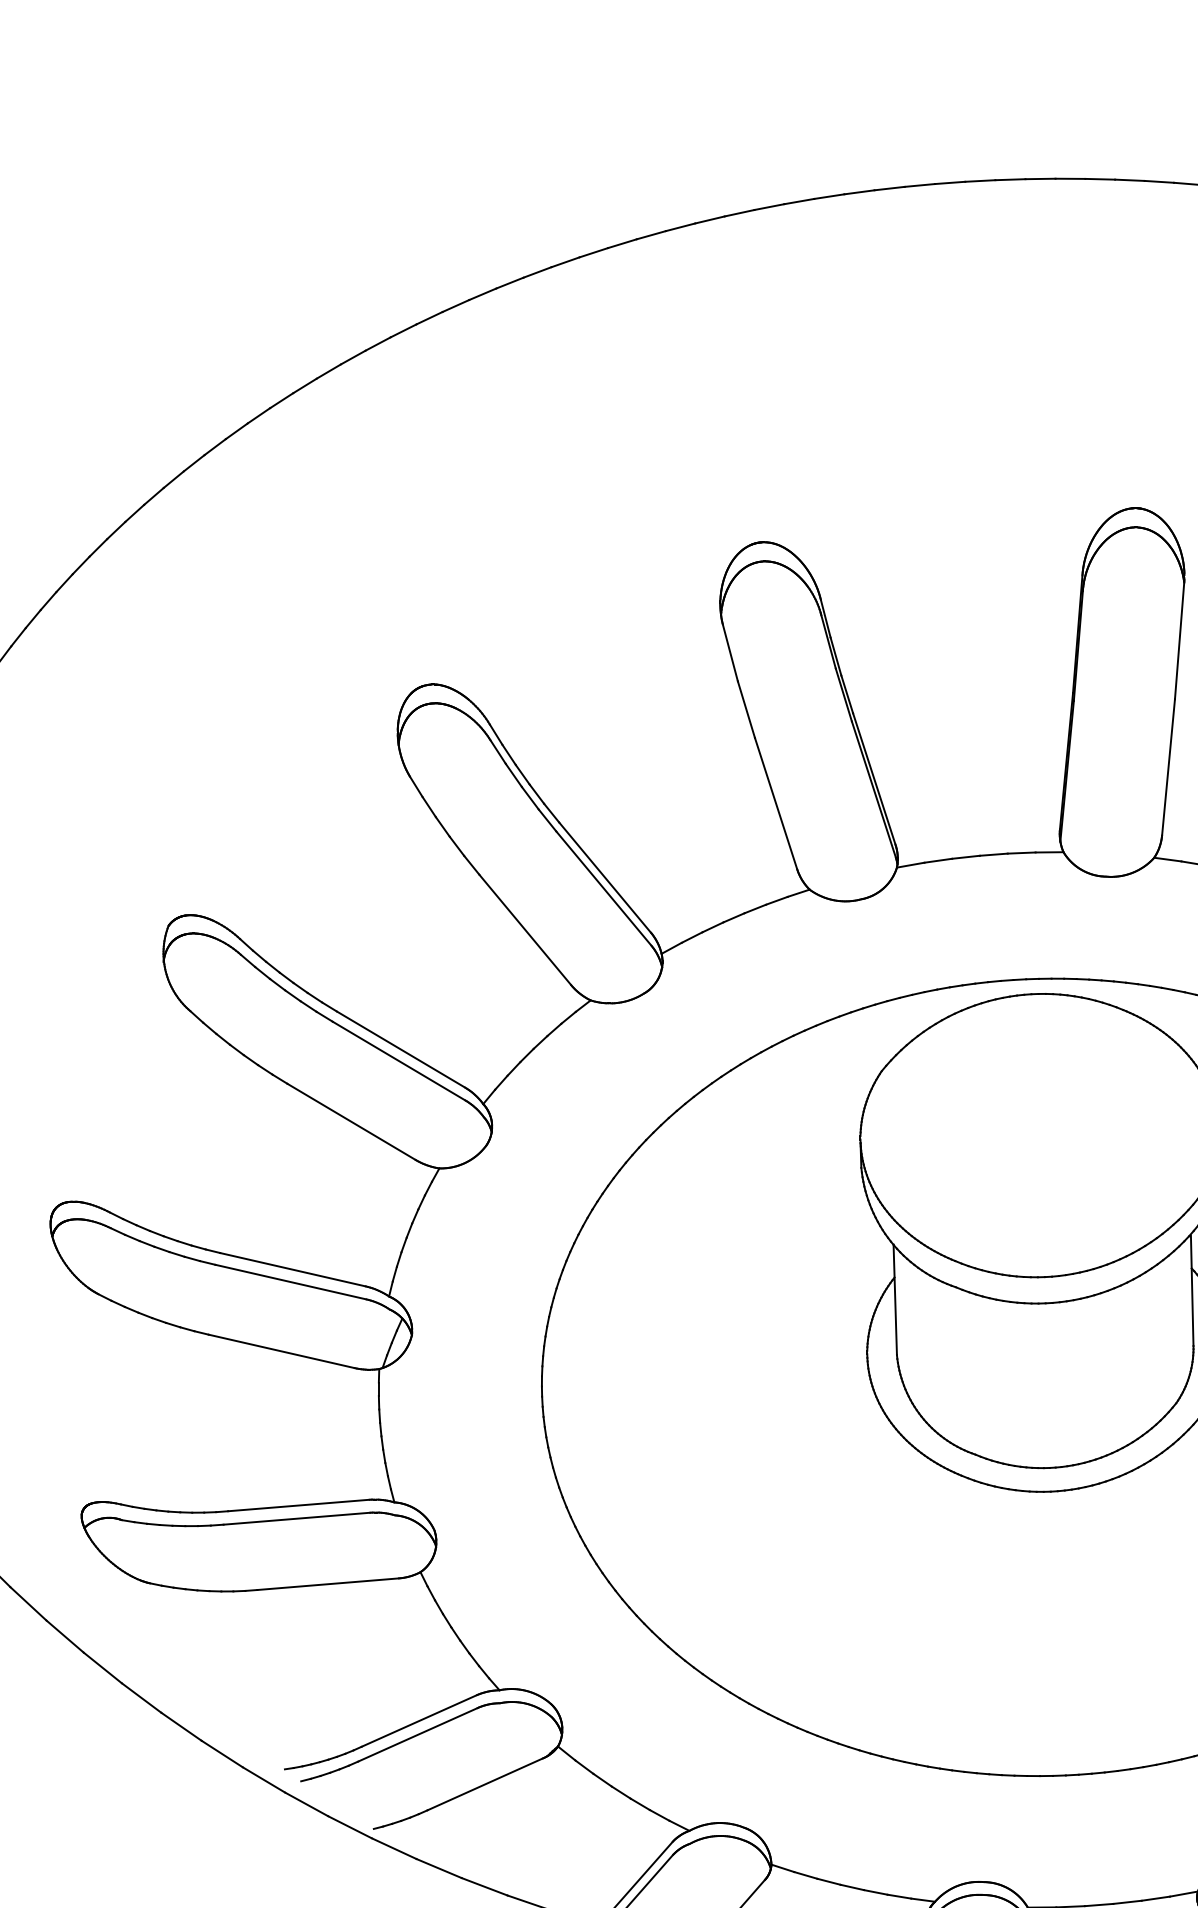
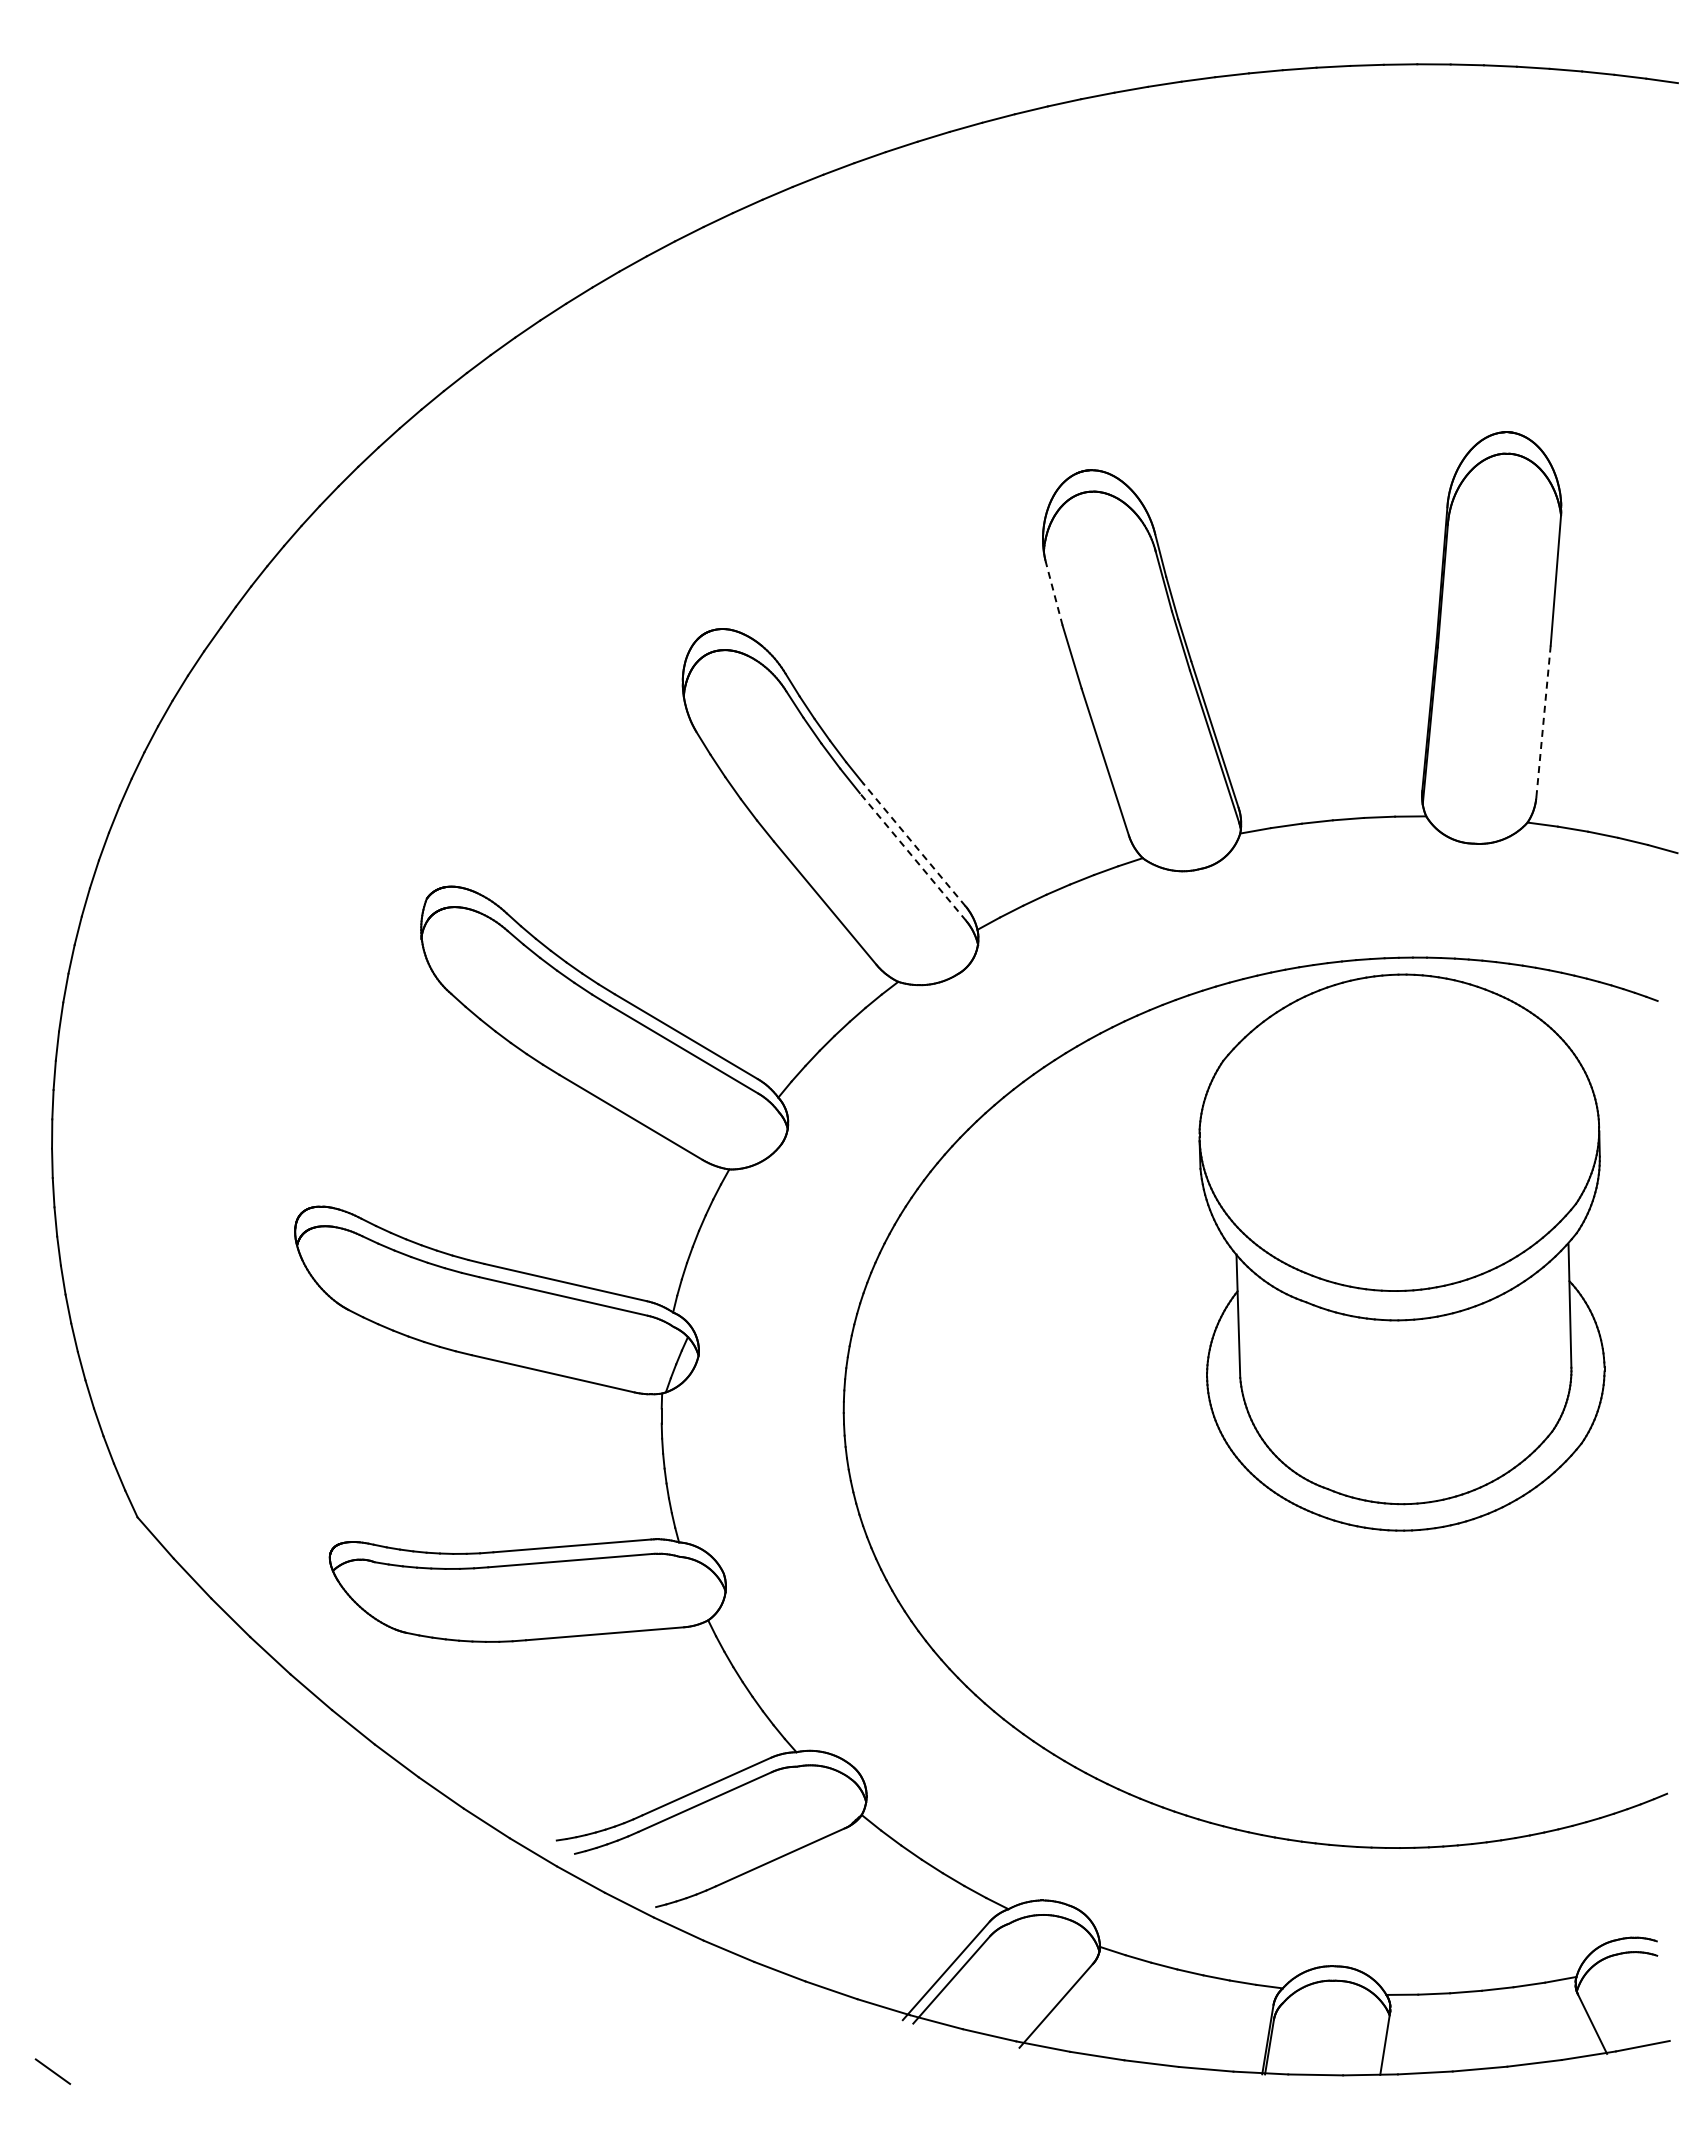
line: (730, 652) -> (1054, 593), solid -> dashed
line: (1168, 767) -> (1543, 721), solid -> dashed
line: (605, 877) -> (914, 844), solid -> dashed
line: (603, 888) -> (912, 856), solid -> dashed

